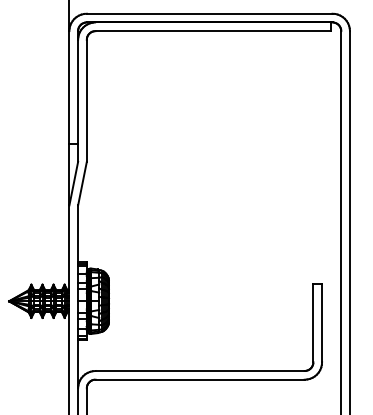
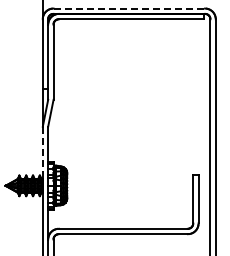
line: (210, 13) -> (129, 8), solid -> dashed
line: (68, 248) -> (42, 153), solid -> dashed

